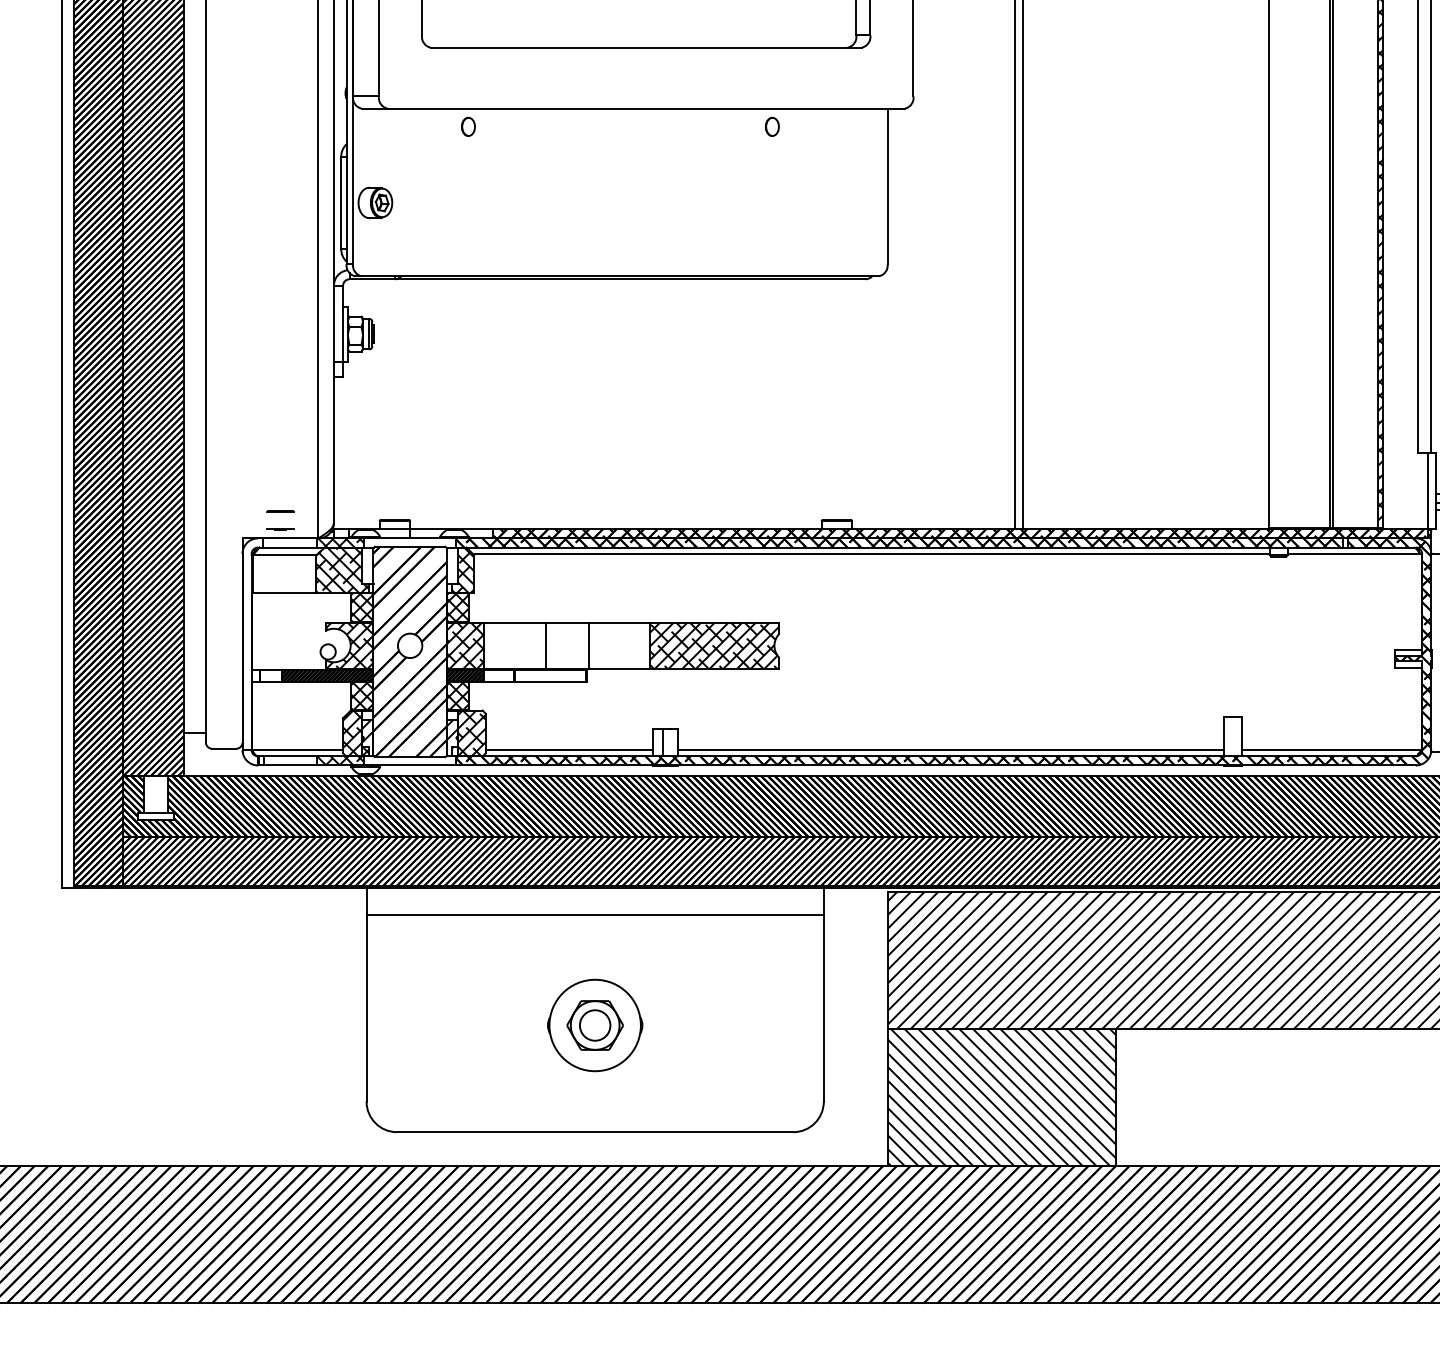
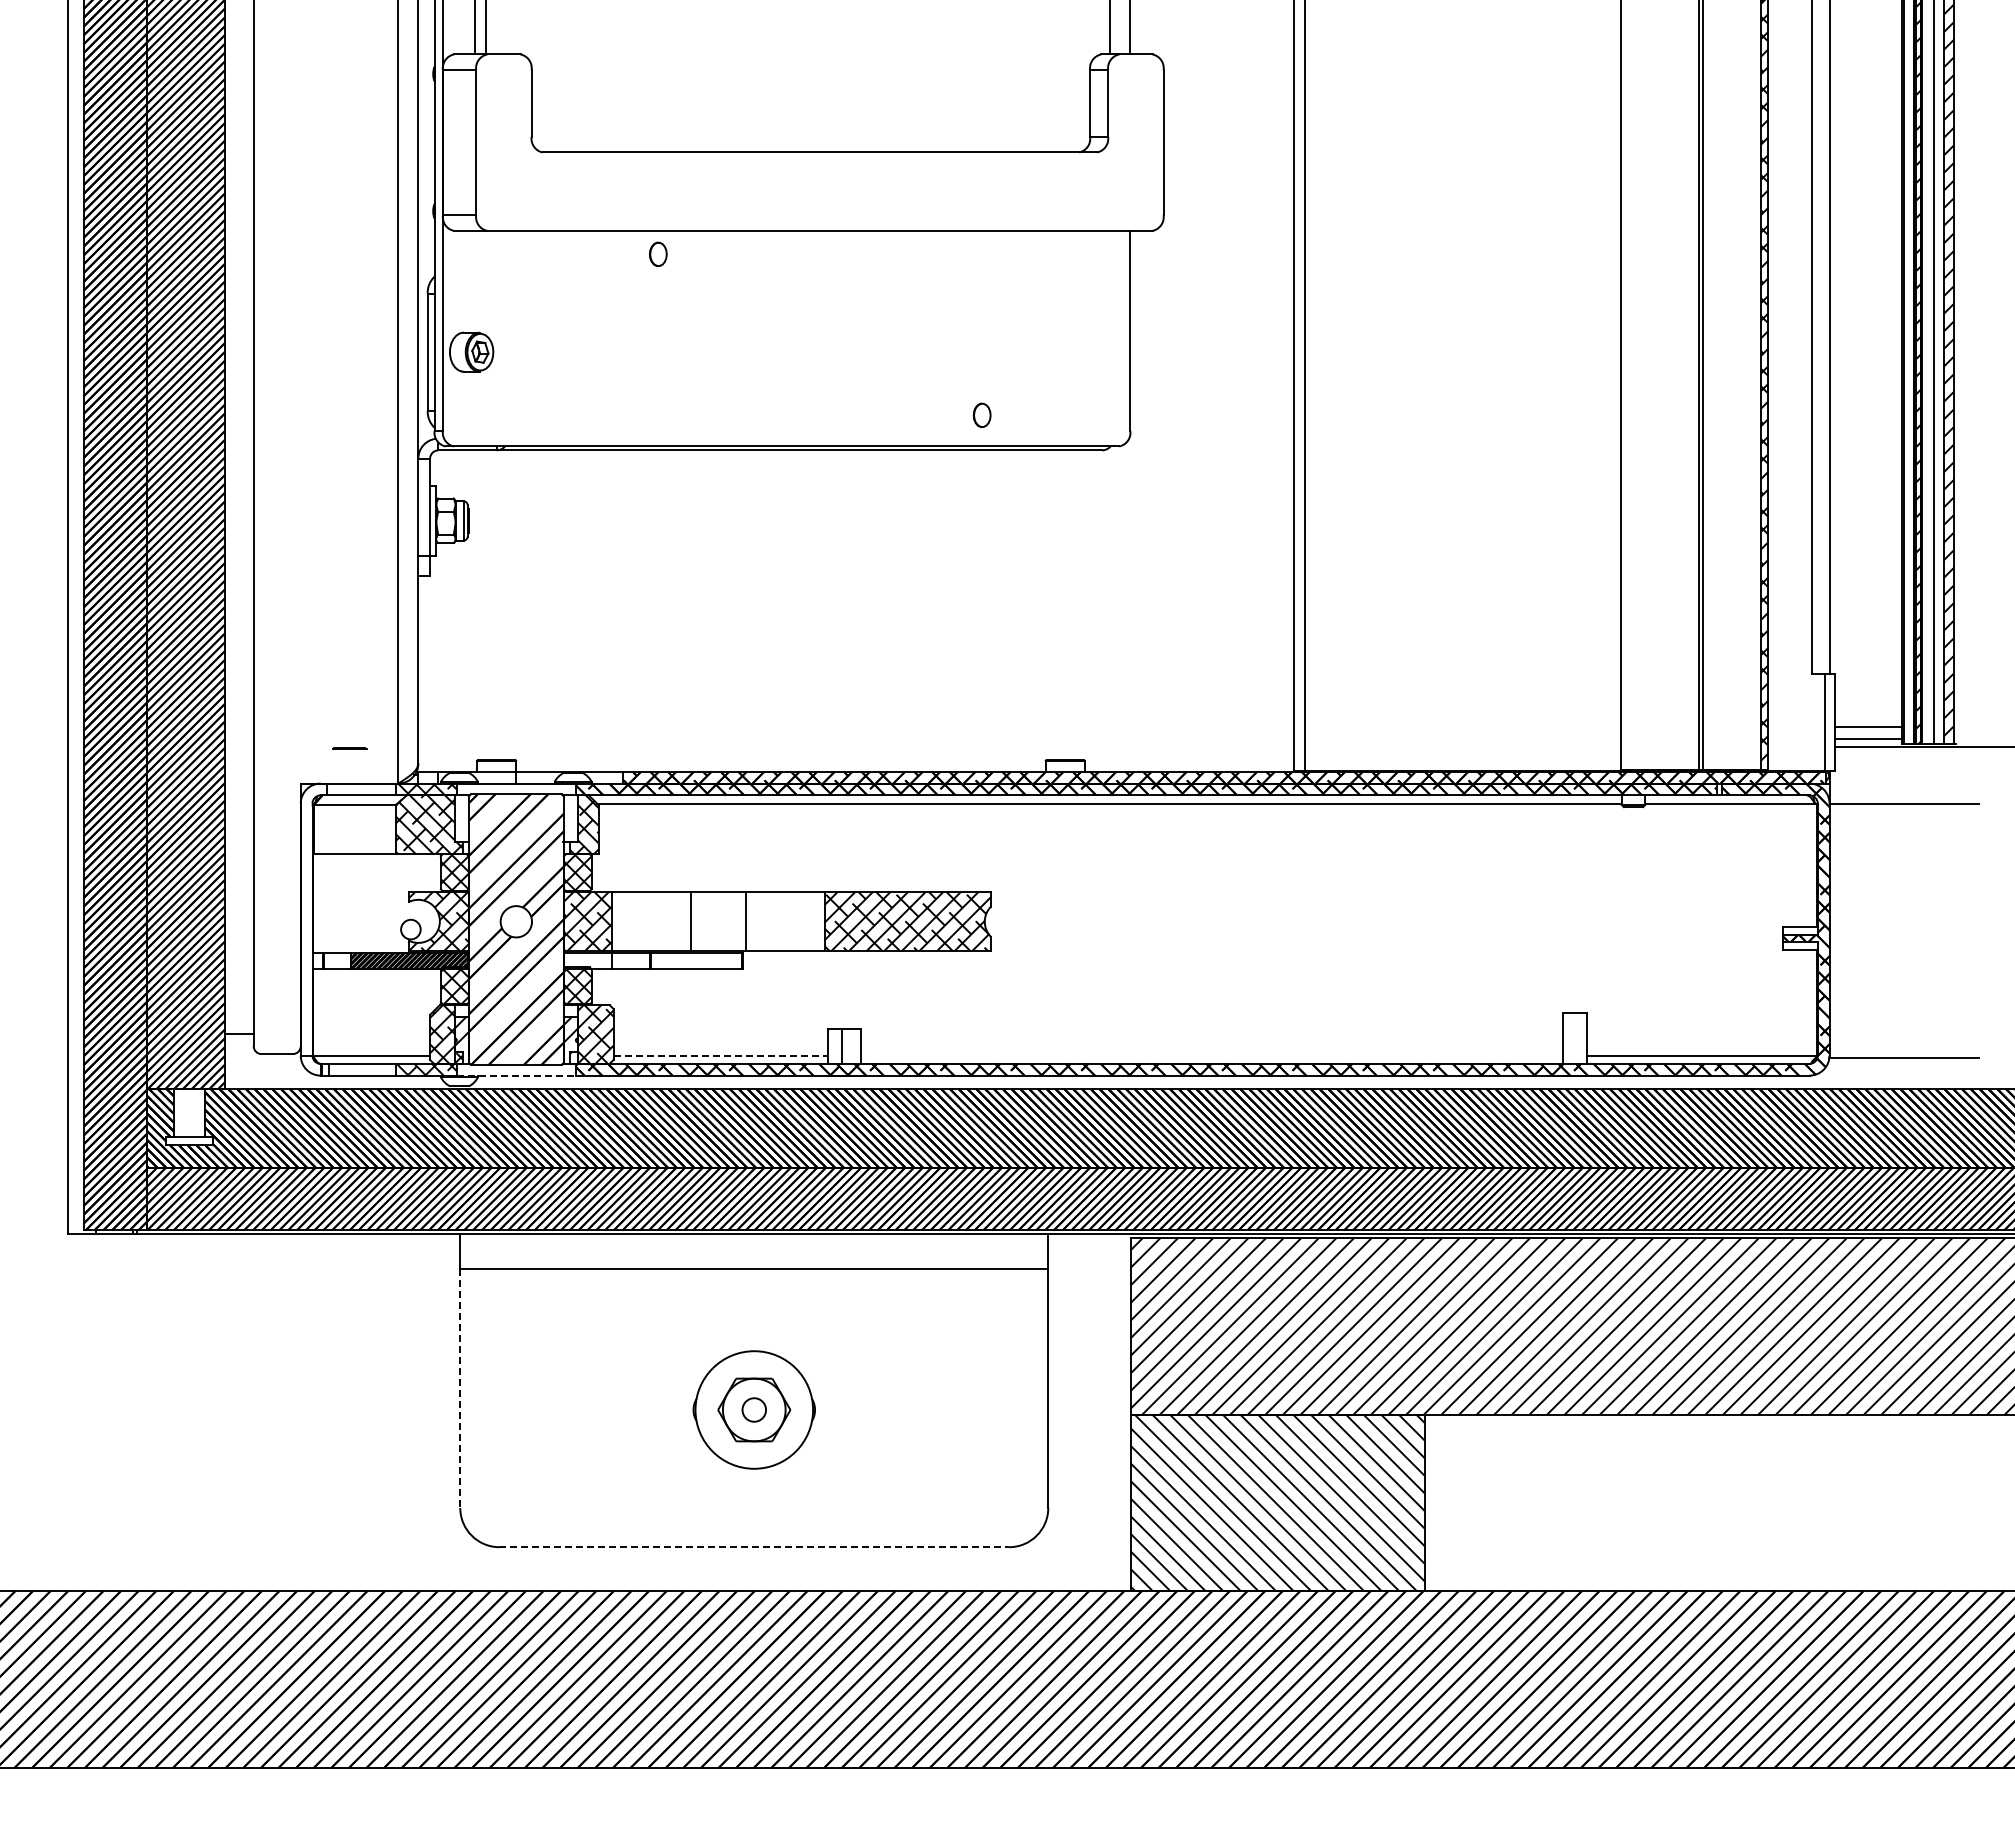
part: (468, 126) -> (658, 253), moved
part: (771, 126) -> (981, 414), moved
line: (280, 529) -> (349, 772), removed
hatch: (465, 675) -> (587, 960), removed
line: (569, 749) -> (721, 1055), solid -> dashed
line: (950, 749) -> (1211, 1055), removed
line: (410, 765) -> (516, 1075), solid -> dashed
line: (366, 1008) -> (460, 1388), solid -> dashed
circle: (594, 1025) -> (753, 1409), size x0.6
line: (595, 1132) -> (754, 1547), solid -> dashed

